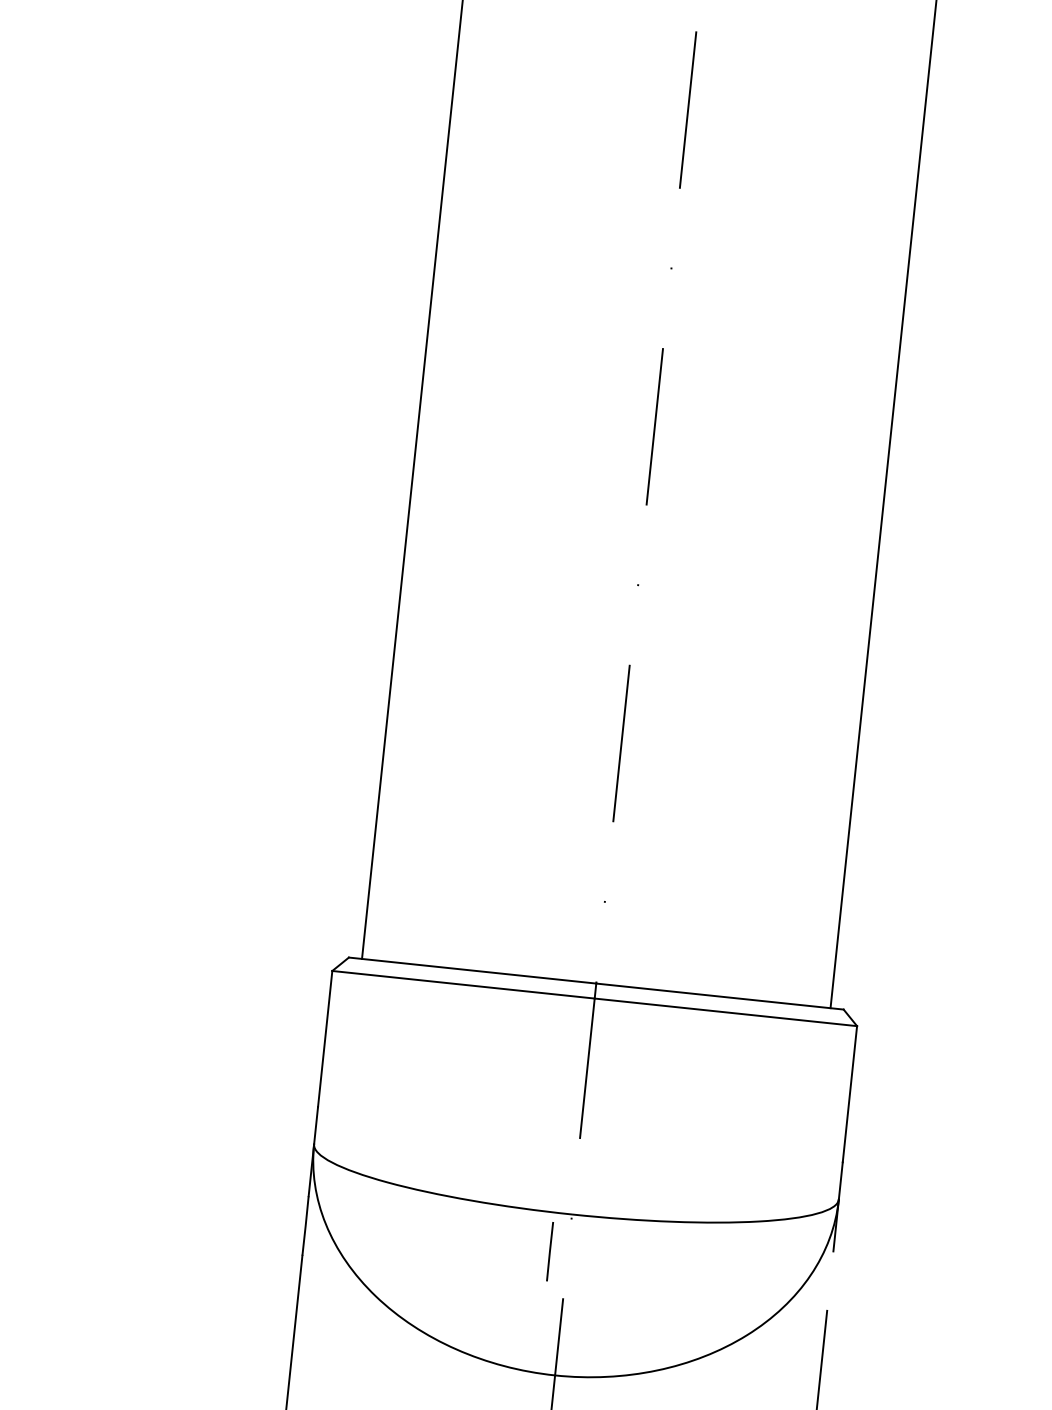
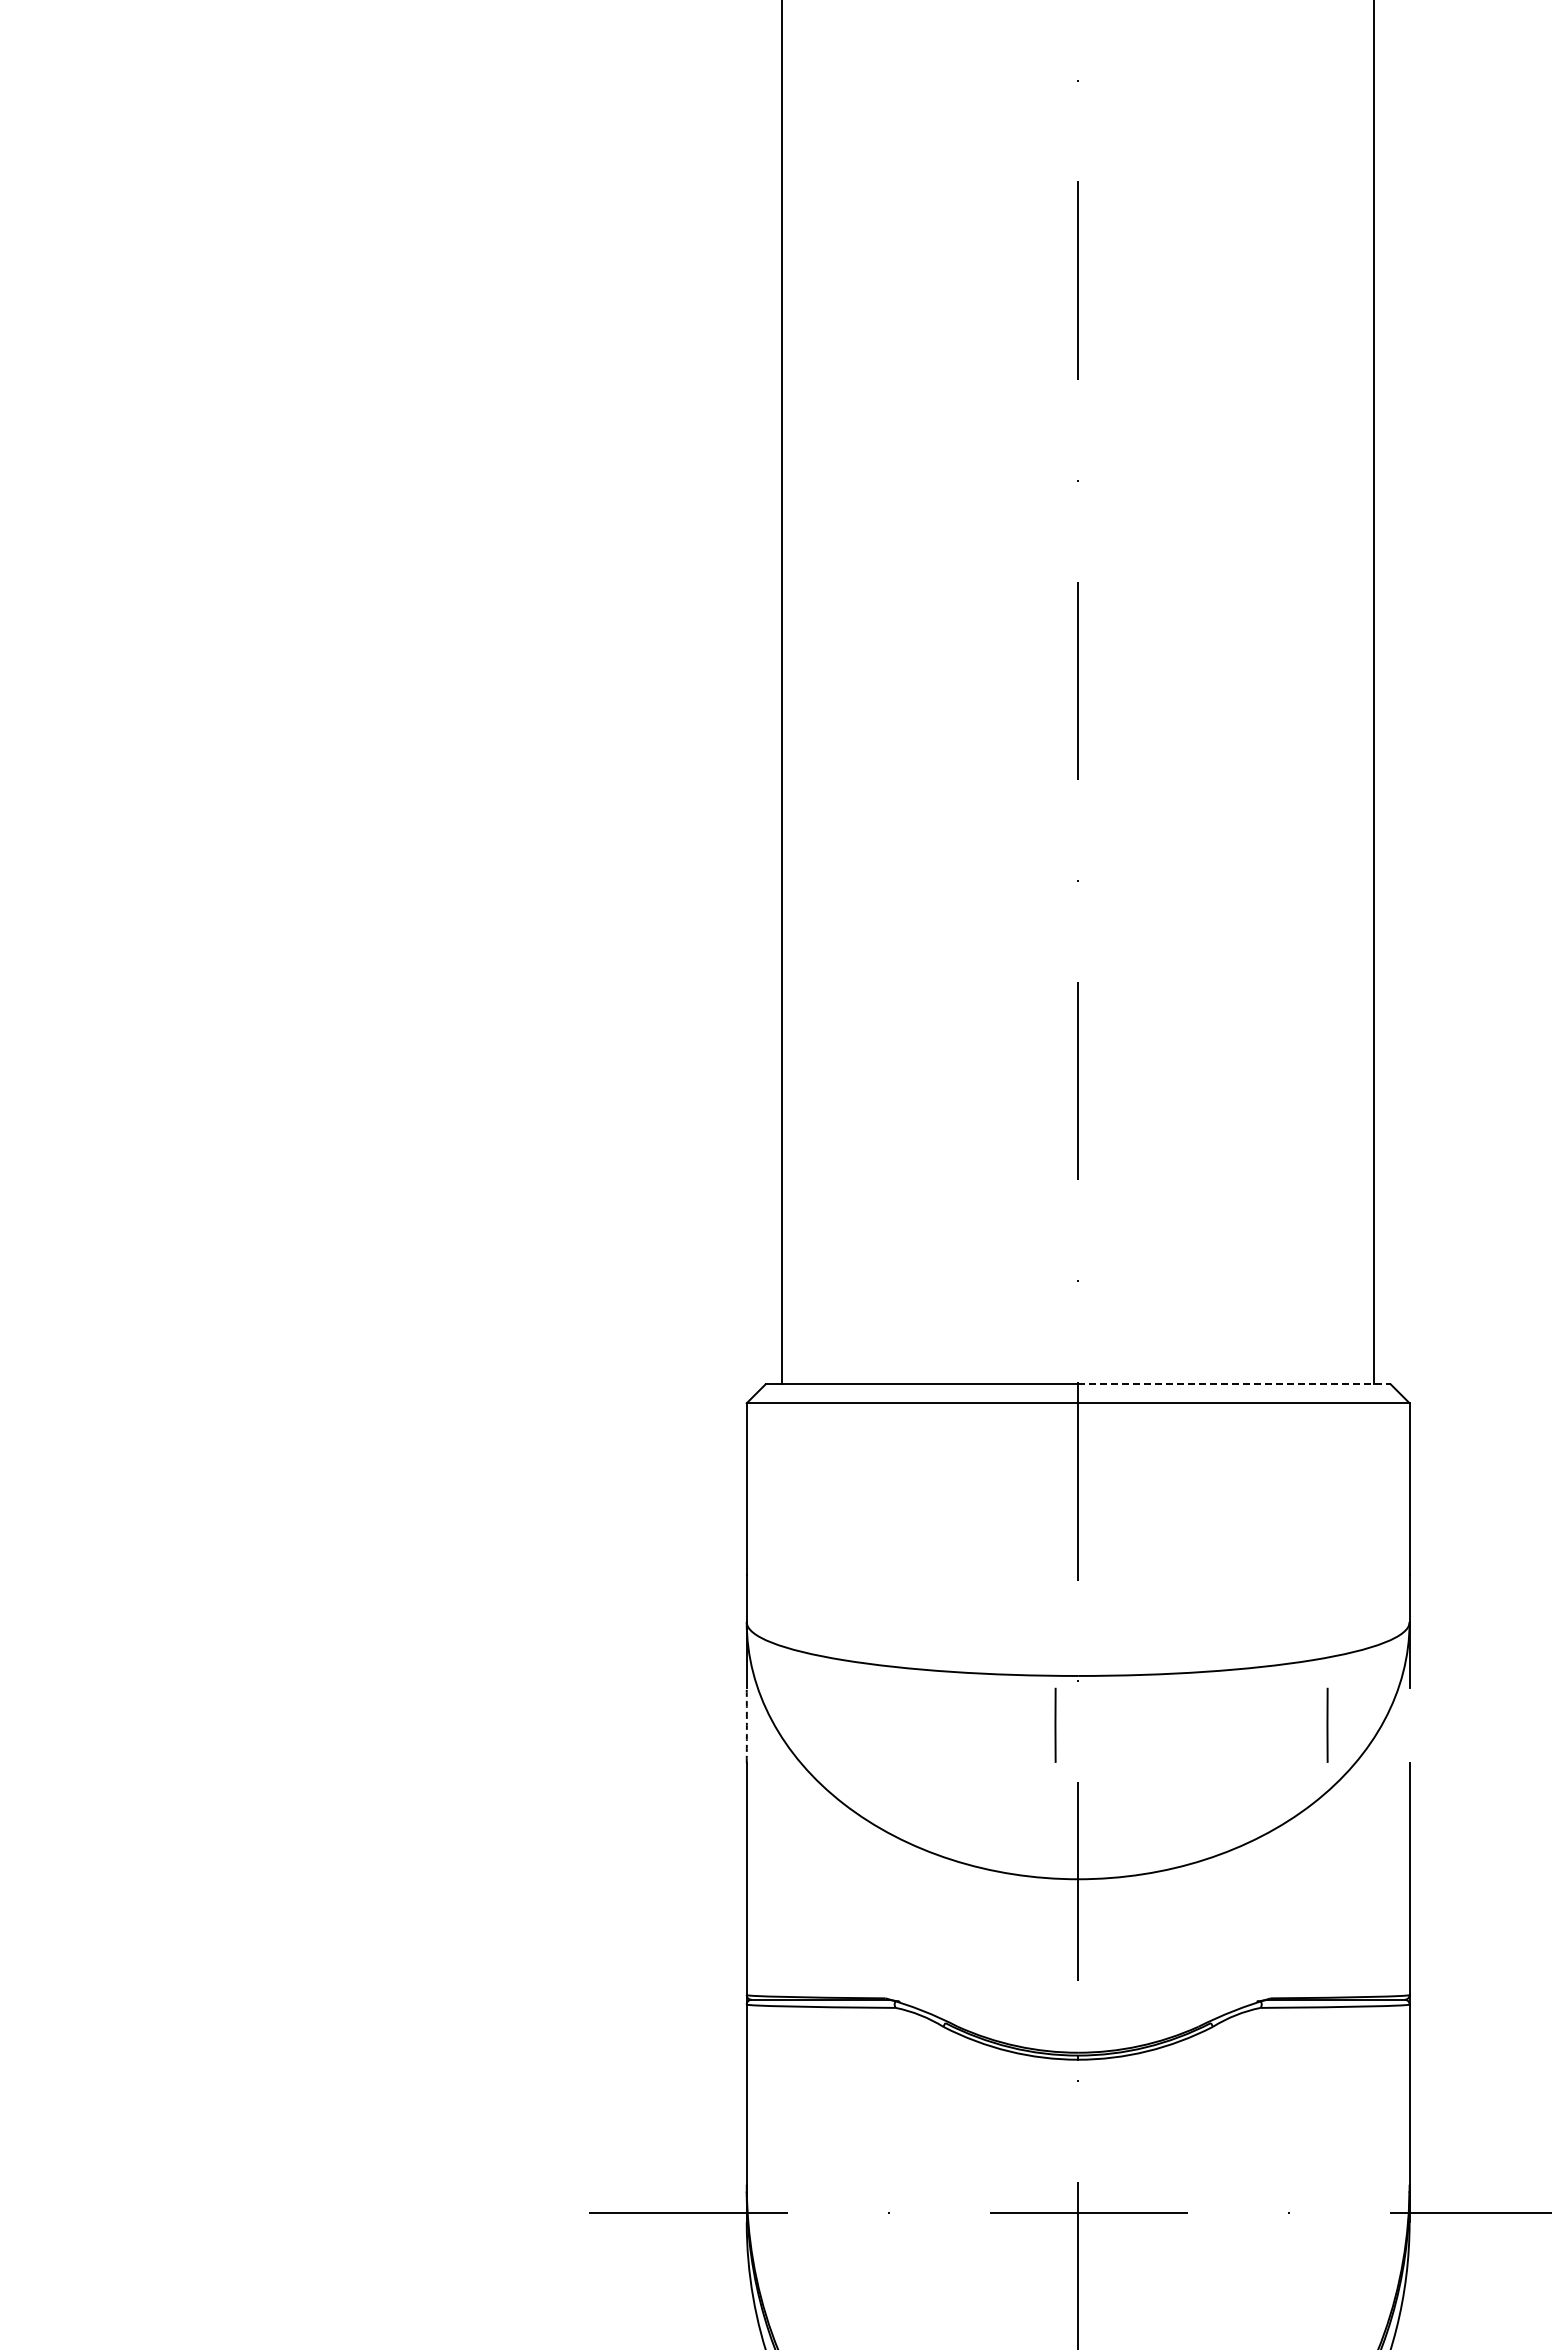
line: (720, 996) -> (1234, 1384), solid -> dashed
arc: (305, 1226) -> (746, 1725), solid -> dashed
line: (765, 1273) -> (1327, 1724), added

